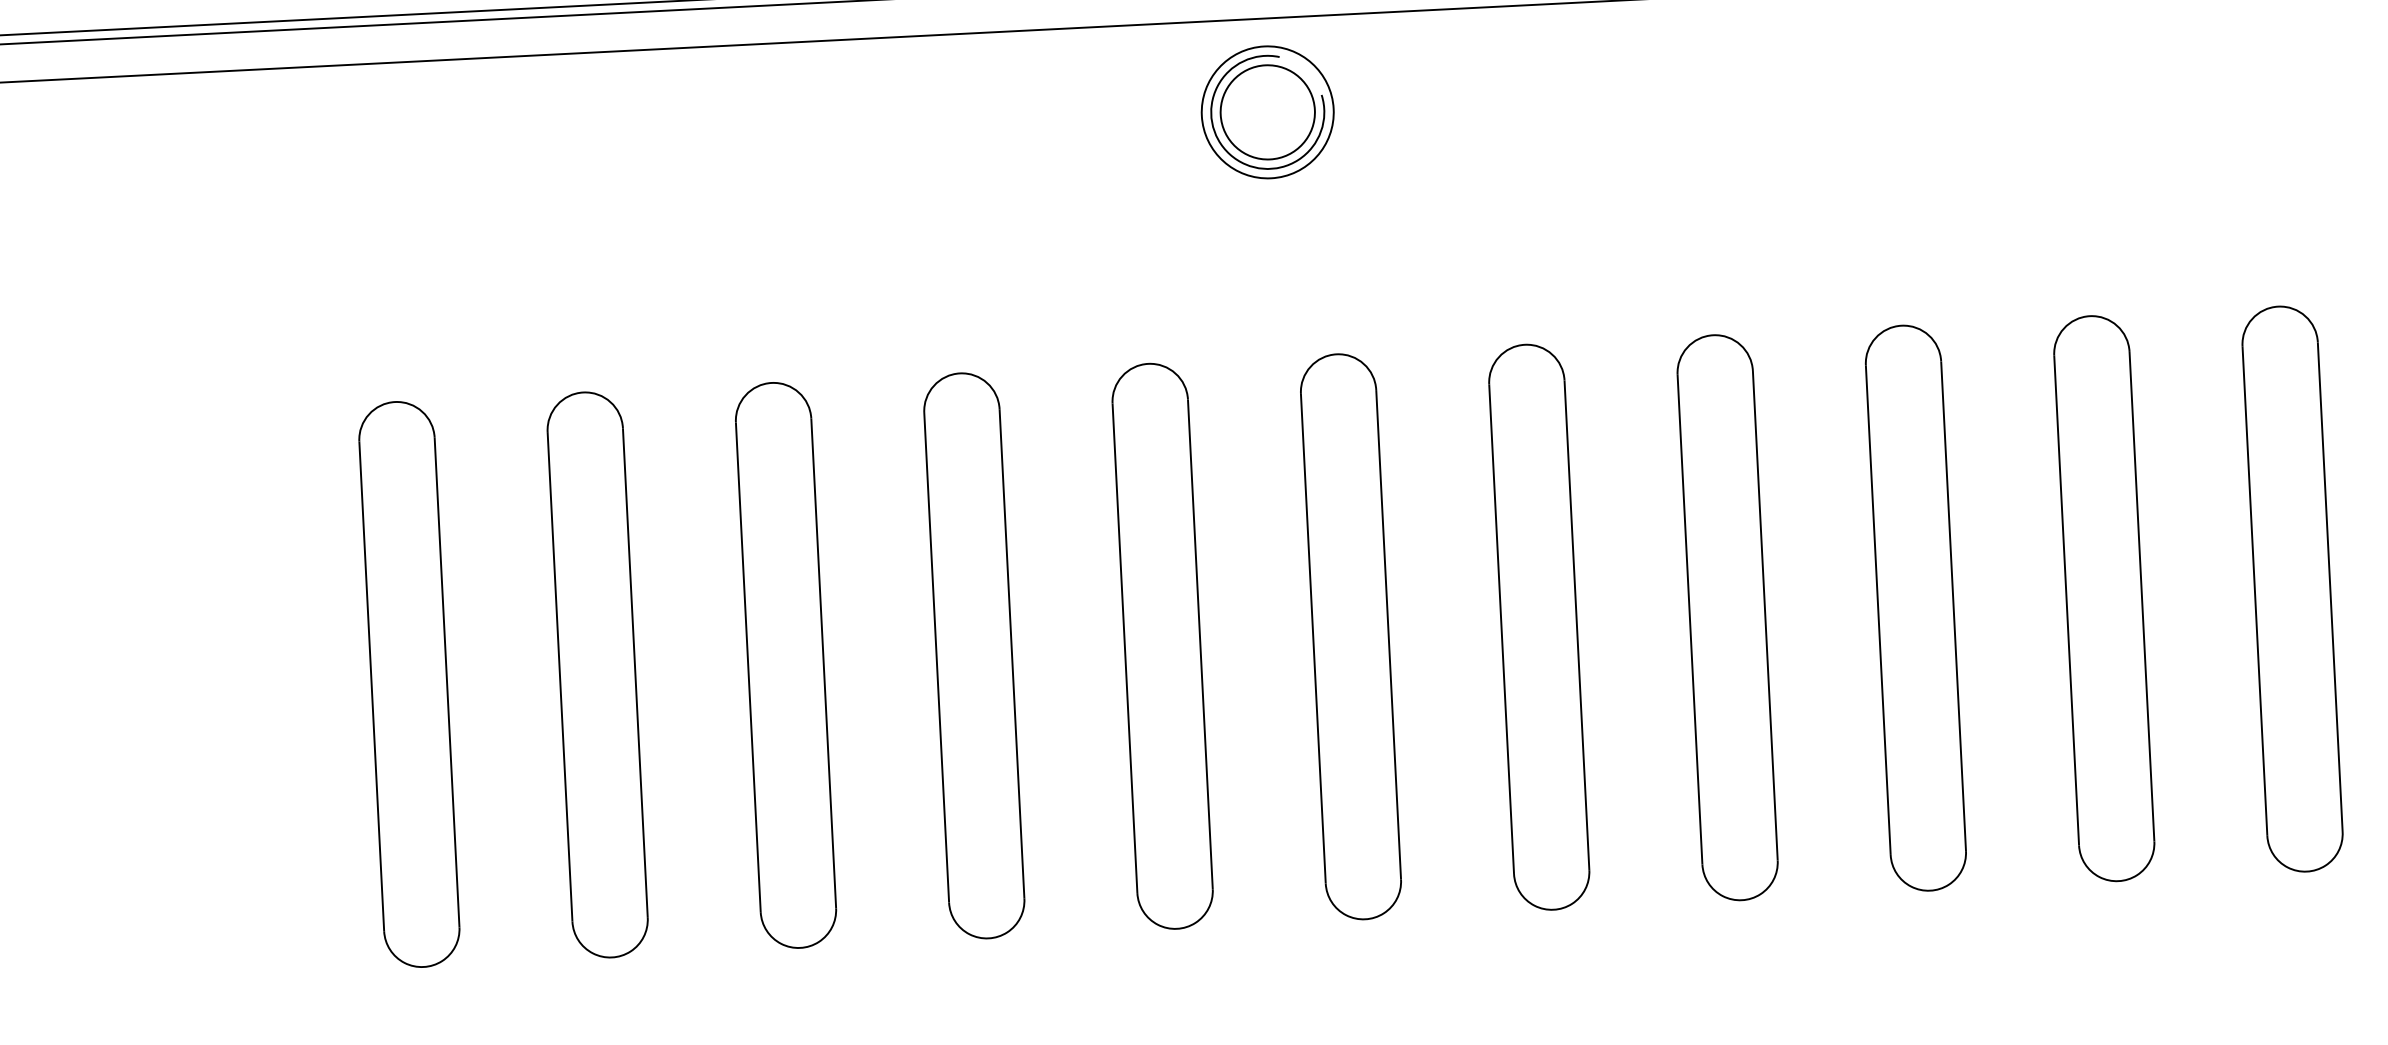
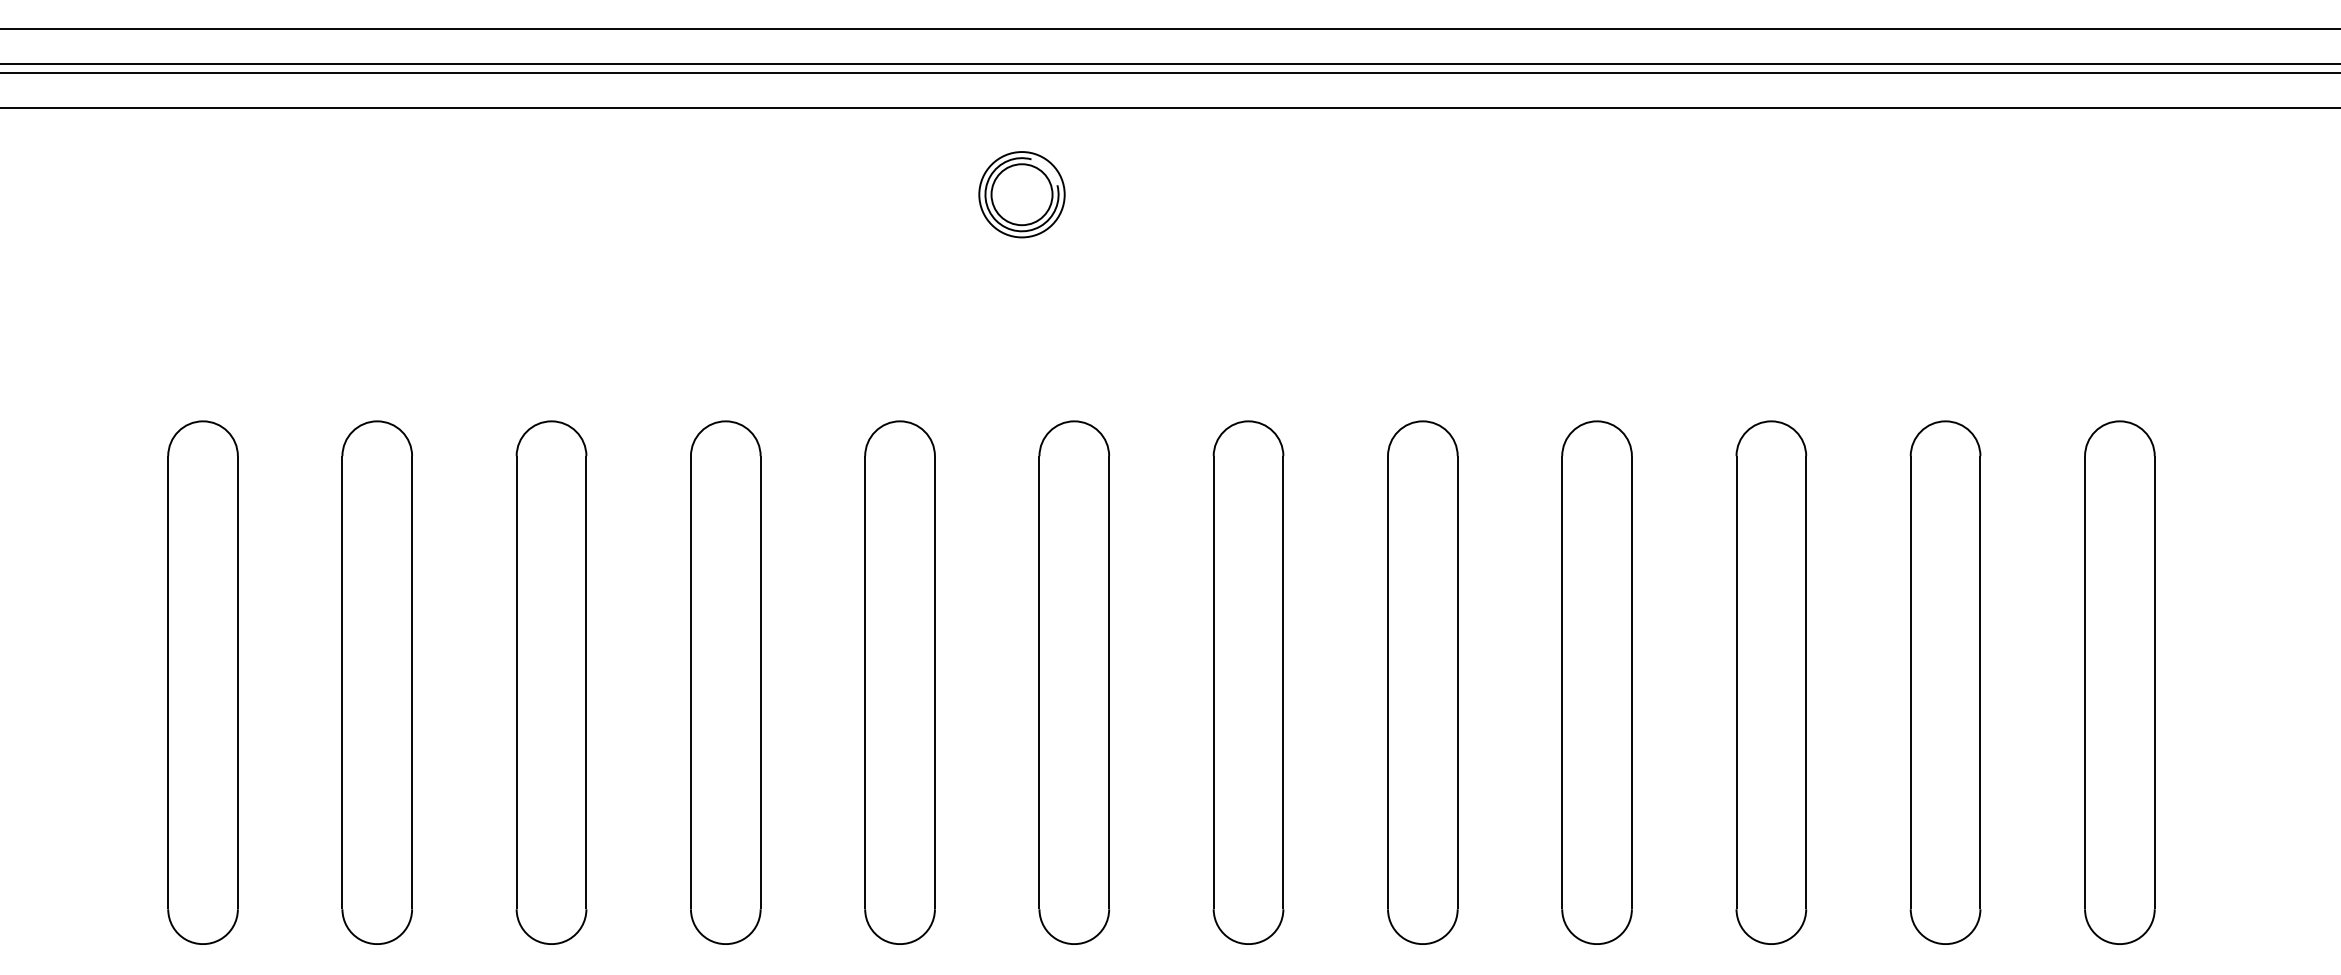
part: (1267, 112) -> (1021, 194), size x0.7

